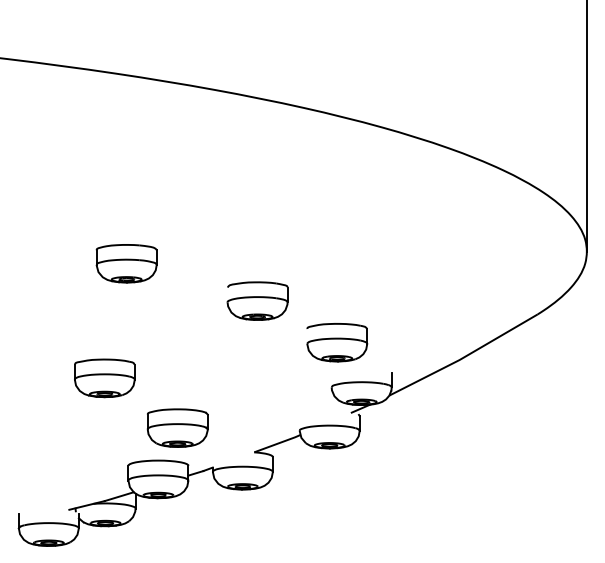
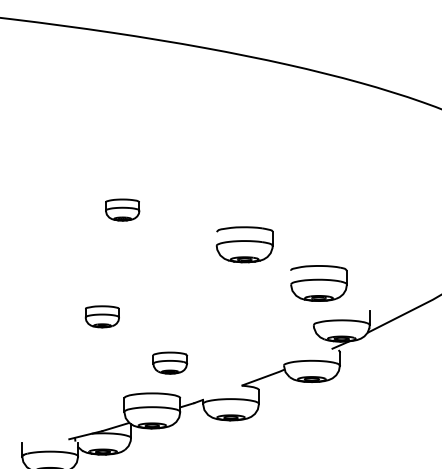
part: (126, 263) -> (122, 209), size x0.6
part: (104, 378) -> (102, 316), size x0.6
part: (177, 427) -> (170, 362), size x0.6

